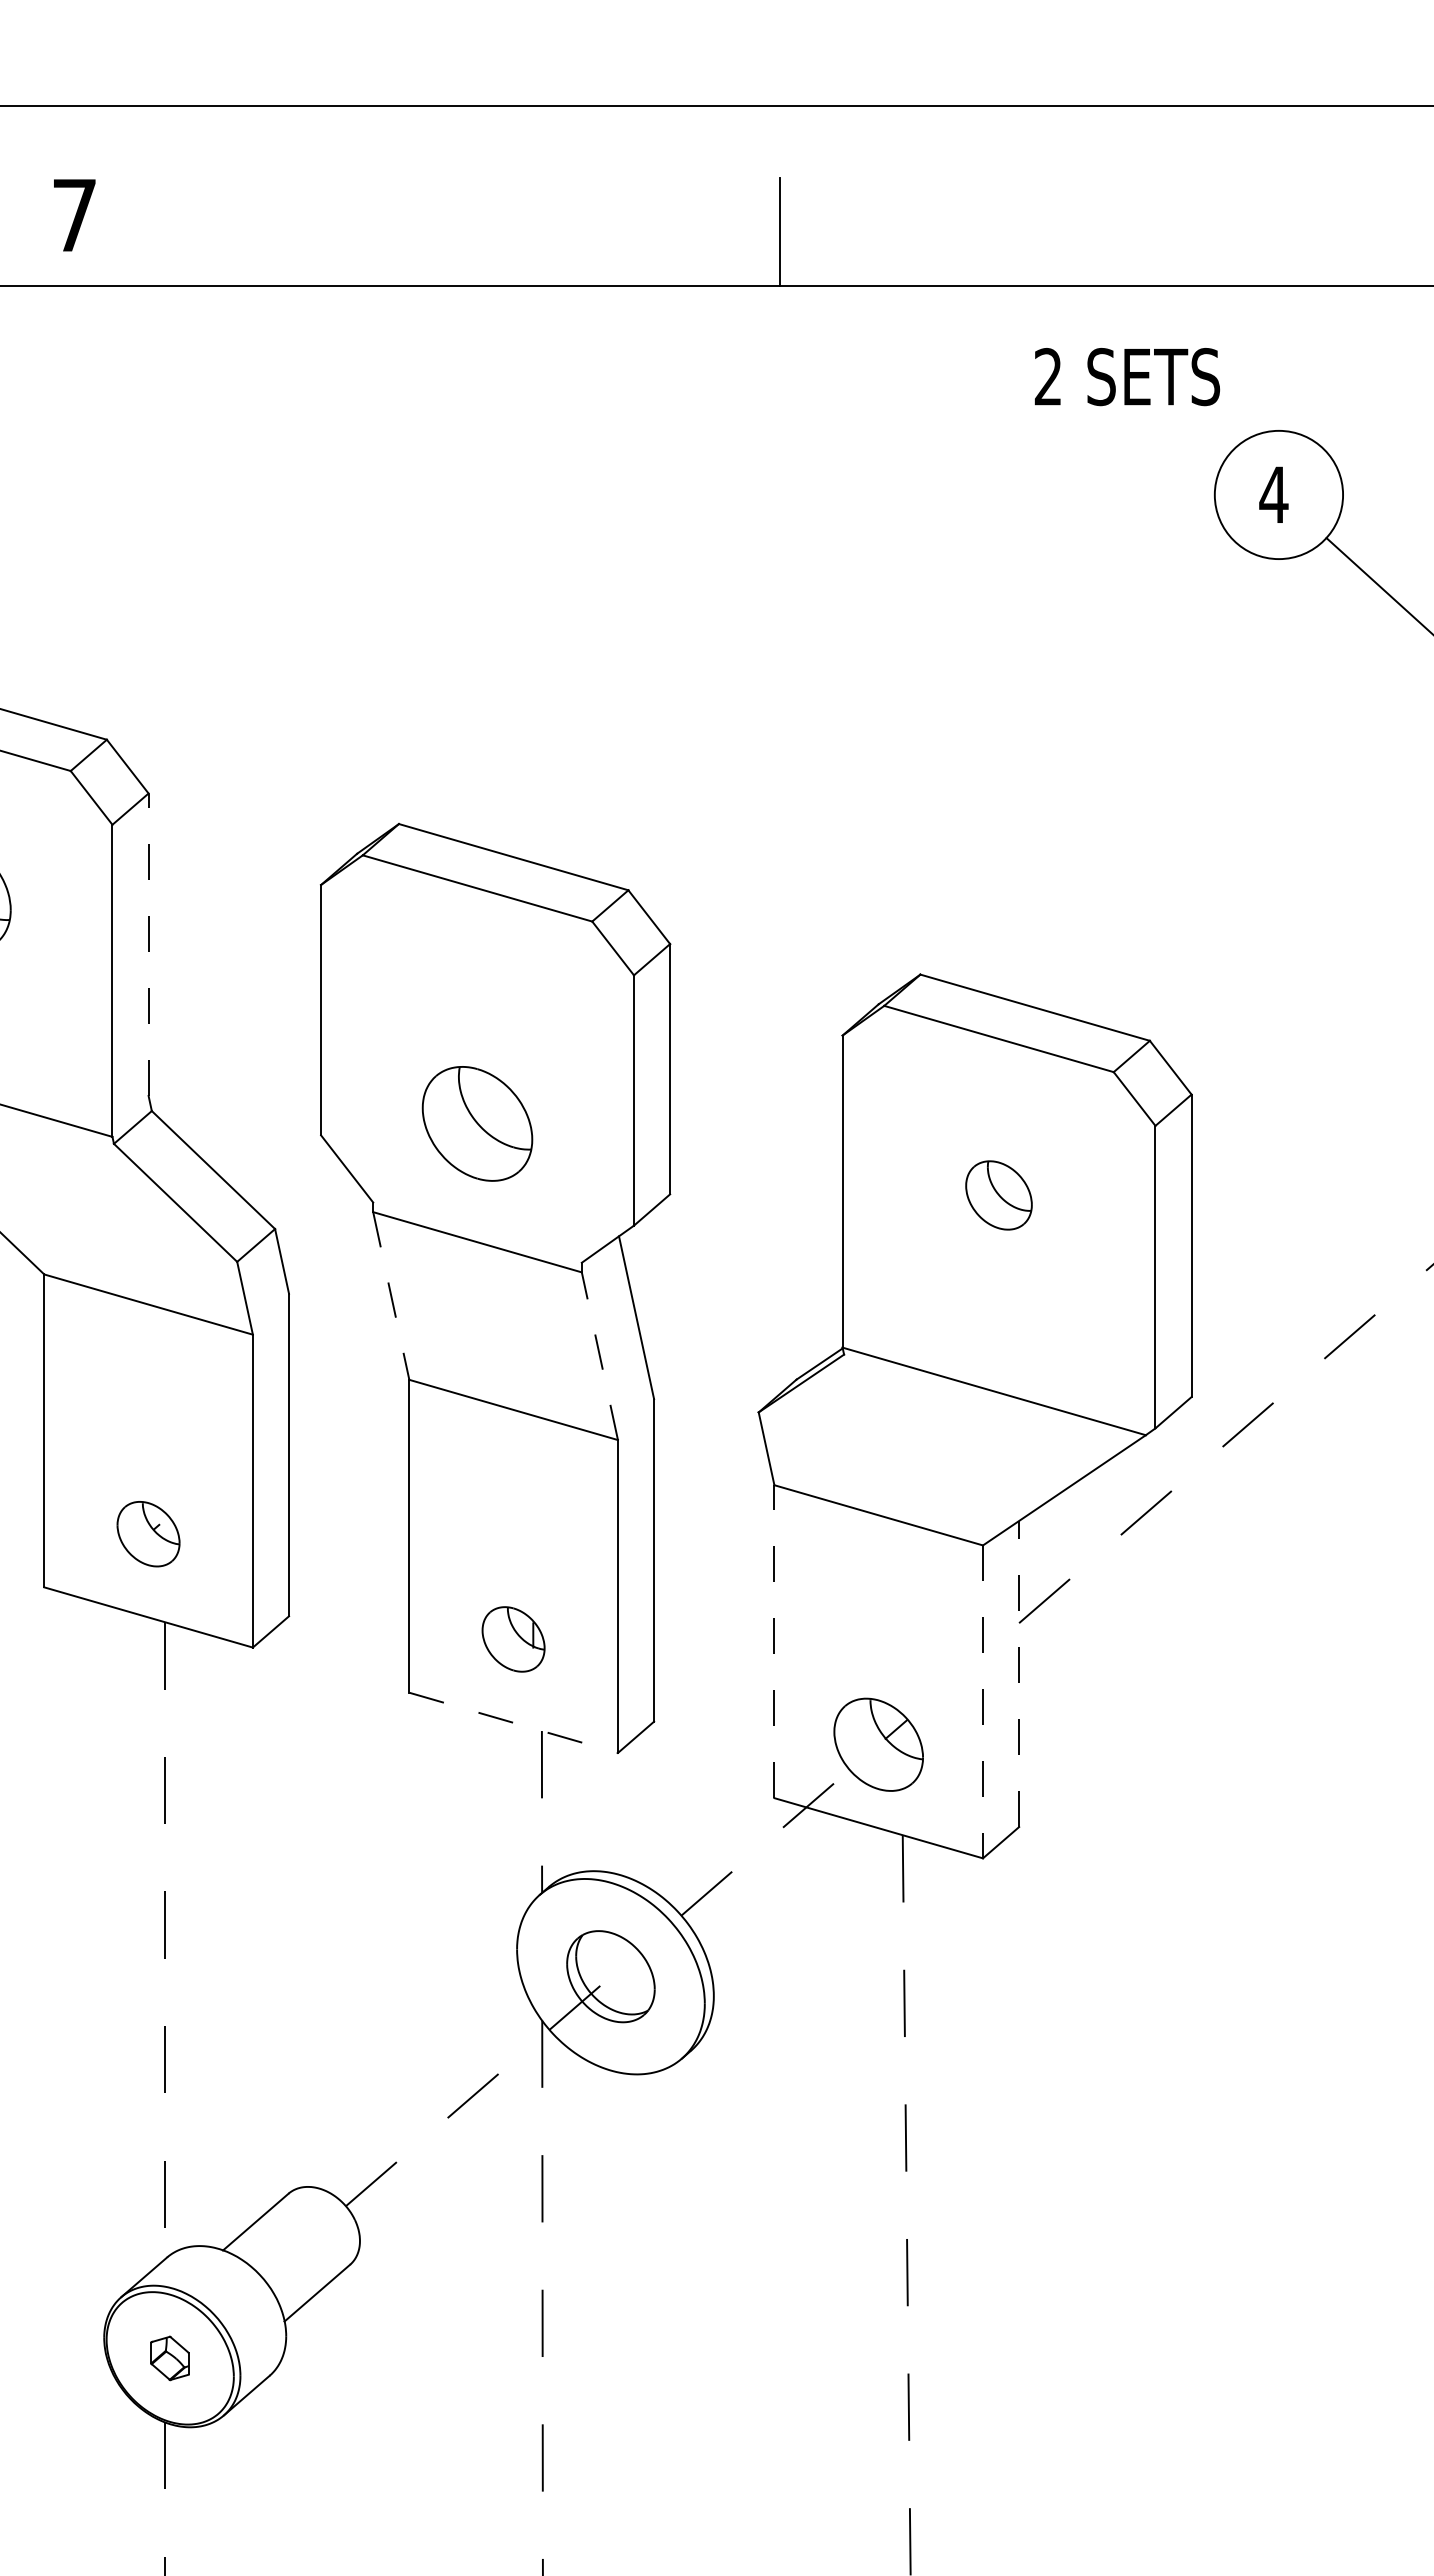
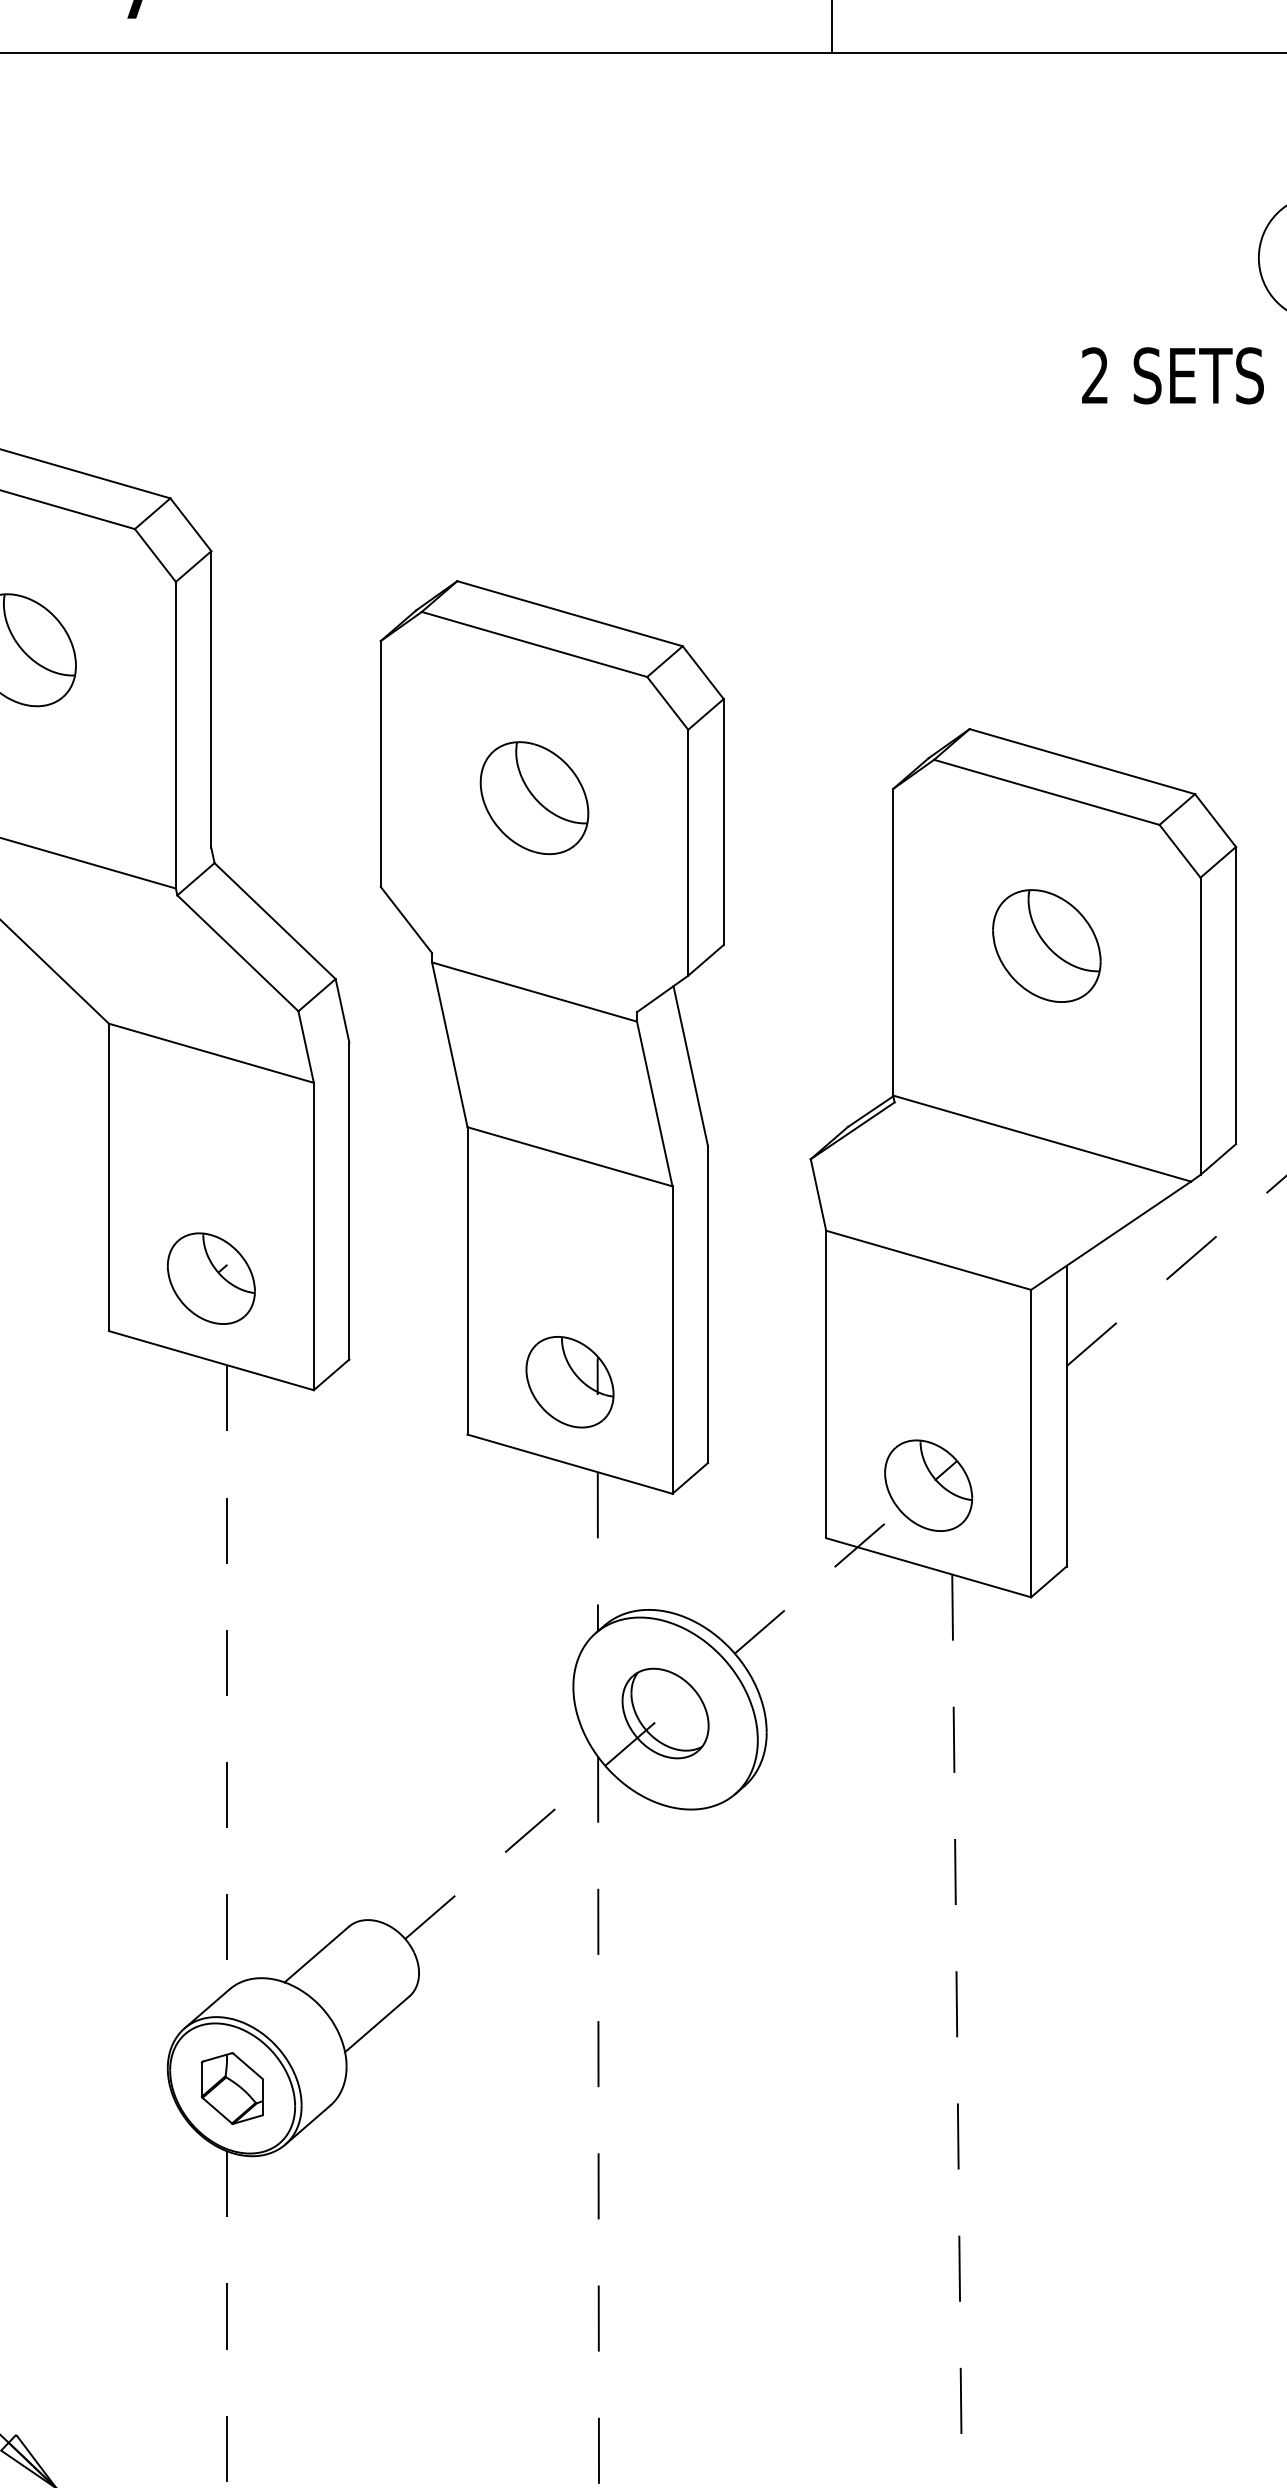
text: (1127, 377) -> (1173, 376), moved
line: (148, 944) -> (211, 699), dashed -> solid
part: (477, 1123) -> (534, 797), moved
part: (998, 1195) -> (1046, 946), size x1.67
line: (391, 1296) -> (450, 1045), dashed -> solid
line: (599, 1356) -> (654, 1104), dashed -> solid
part: (148, 1534) -> (211, 1279), size x1.43
part: (513, 1639) -> (569, 1382), size x1.43
line: (774, 1641) -> (826, 1384), dashed -> solid
line: (1019, 1673) -> (1066, 1415), dashed -> solid
line: (983, 1702) -> (1031, 1444), dashed -> solid
line: (513, 1722) -> (569, 1463), dashed -> solid
part: (169, 2358) -> (231, 2088), size x1.67

